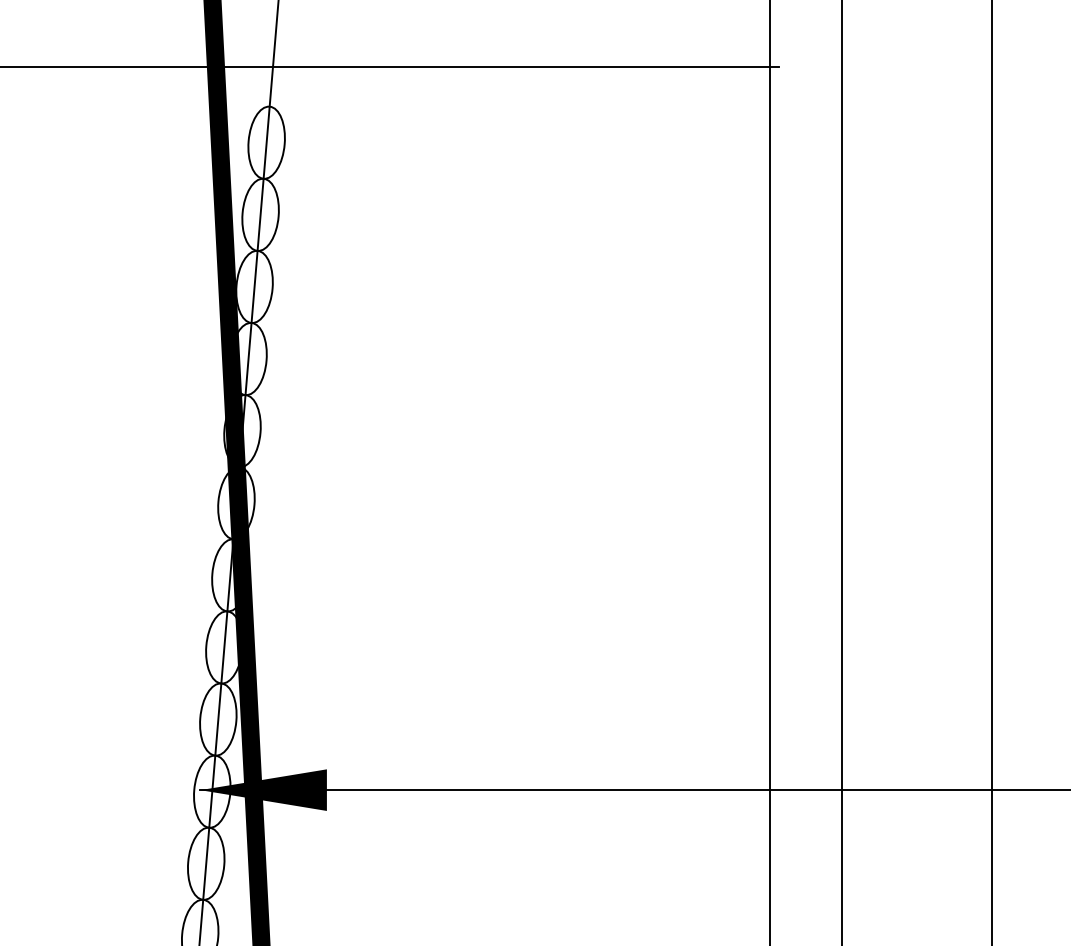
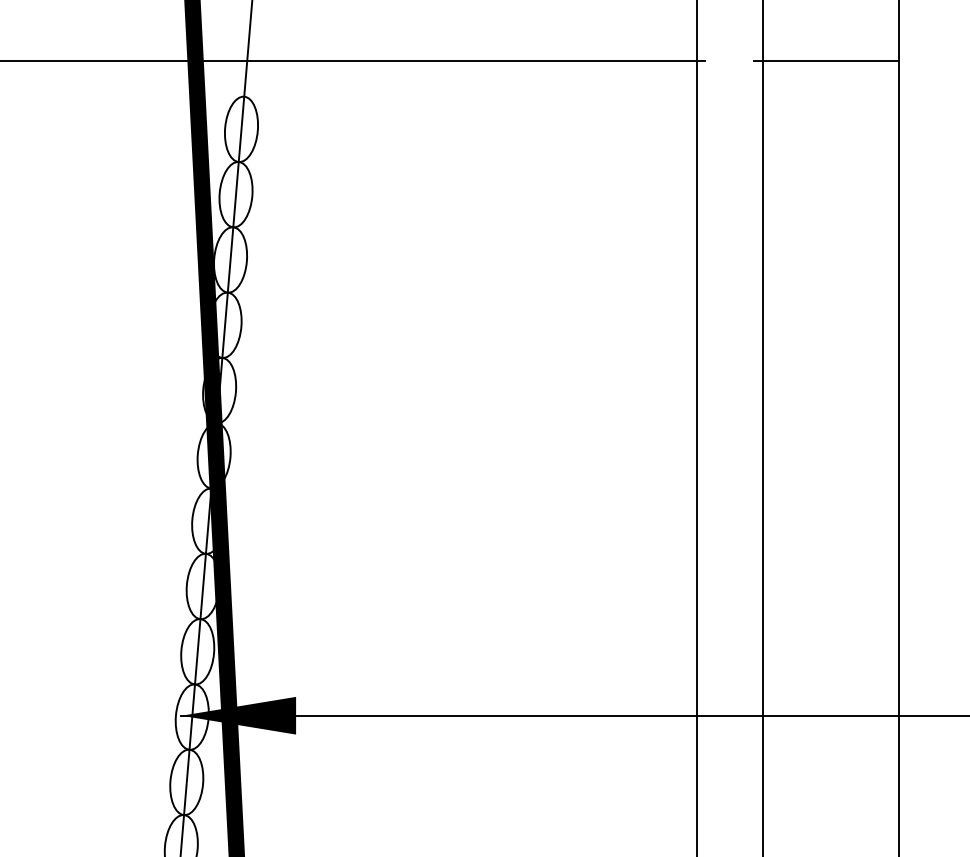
line: (912, 66) -> (826, 60), added

